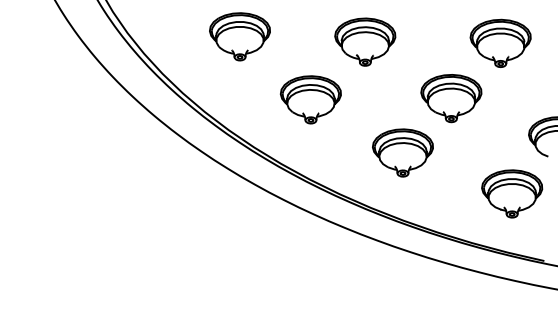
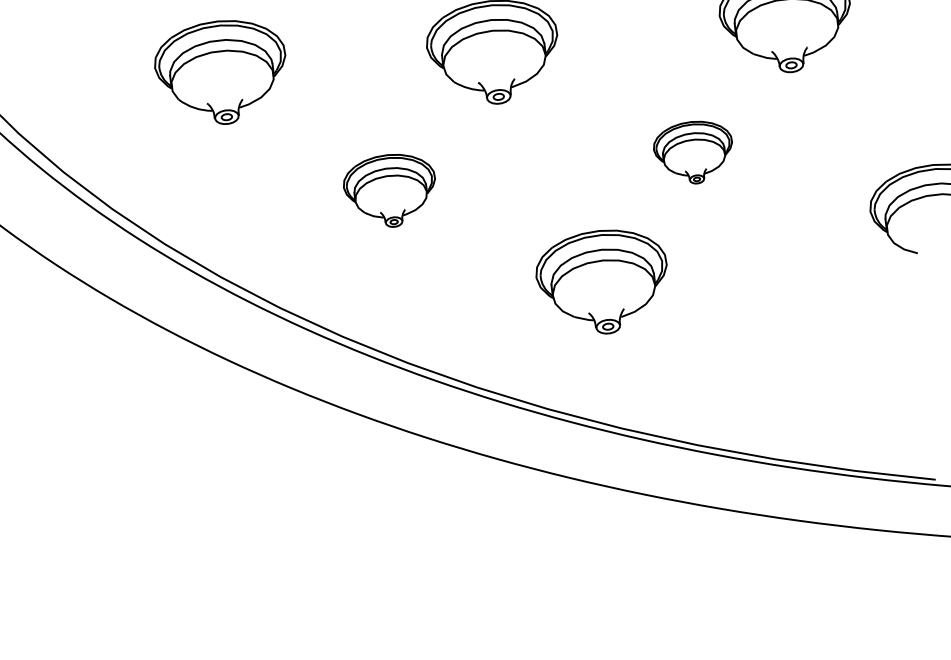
part: (451, 98) -> (693, 152), size x0.6
part: (310, 99) -> (389, 190), size x0.7
part: (512, 193) -> (849, 341), removed

